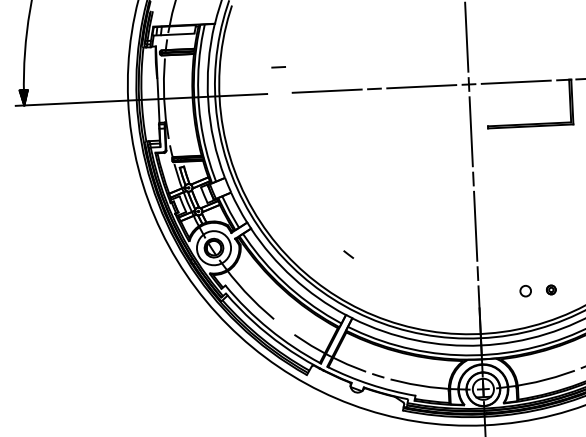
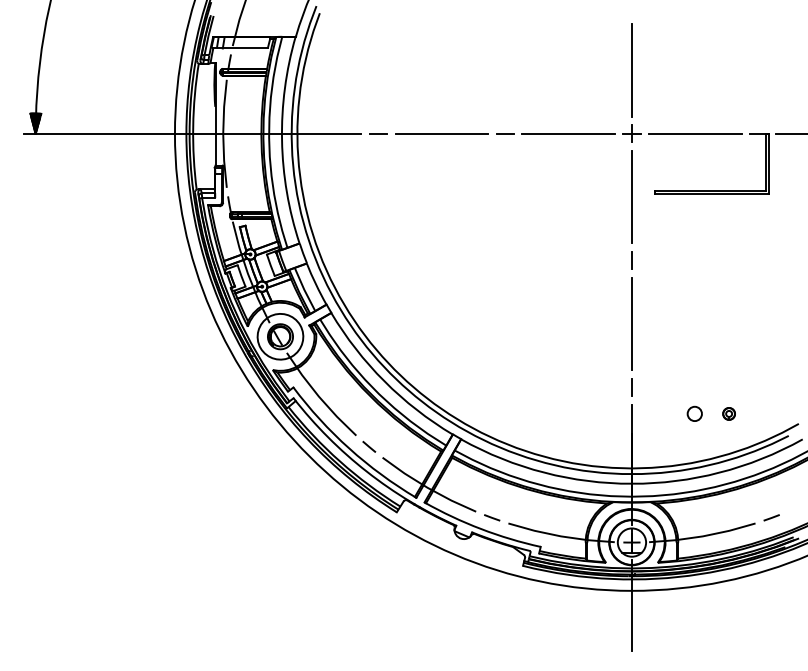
line: (278, 67) -> (378, 133), moved
line: (348, 254) -> (369, 446), moved

